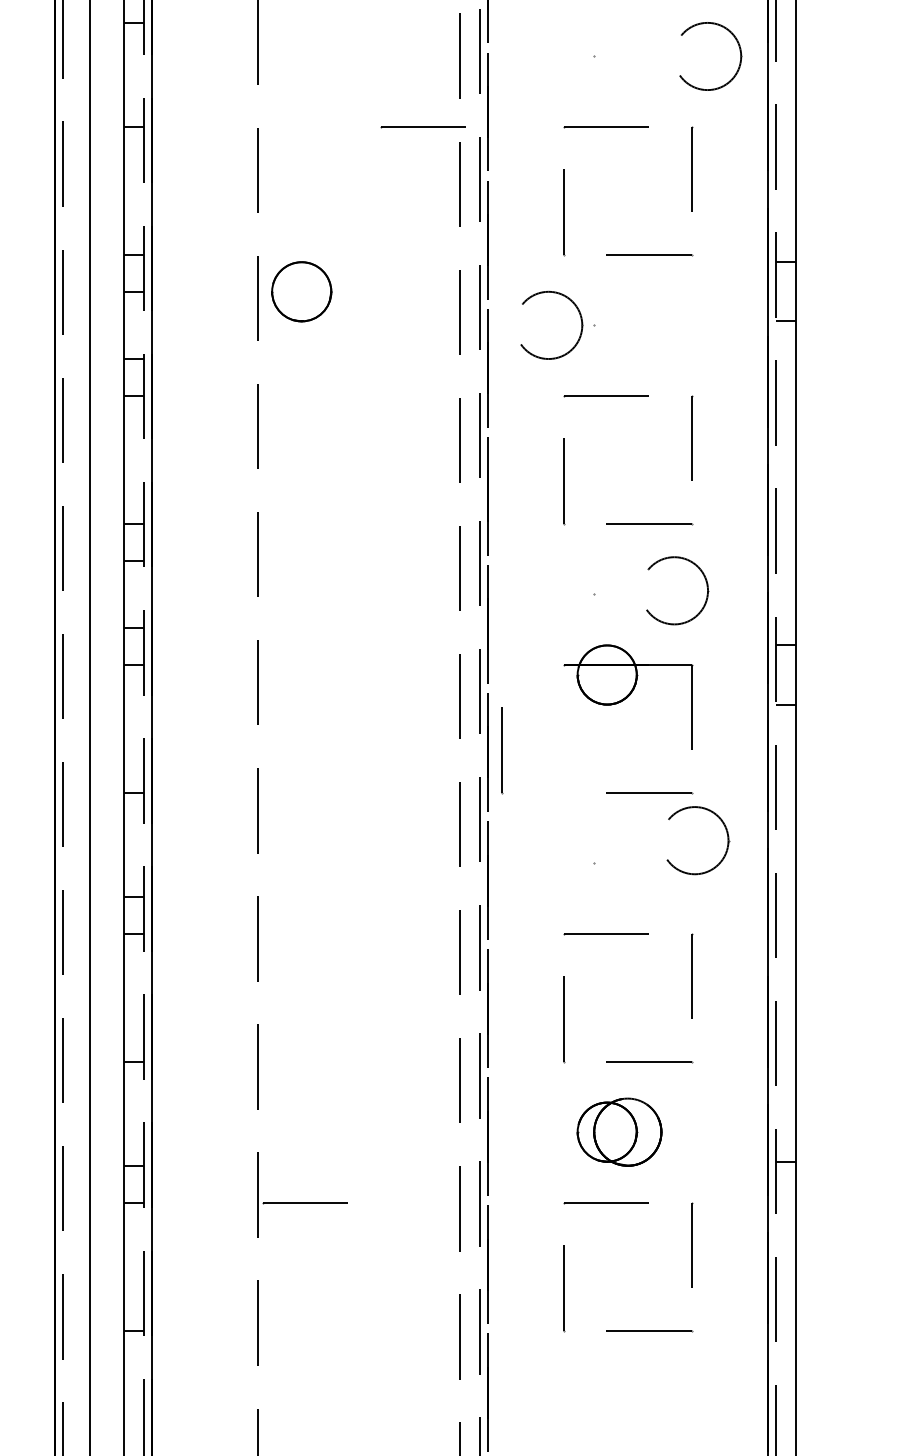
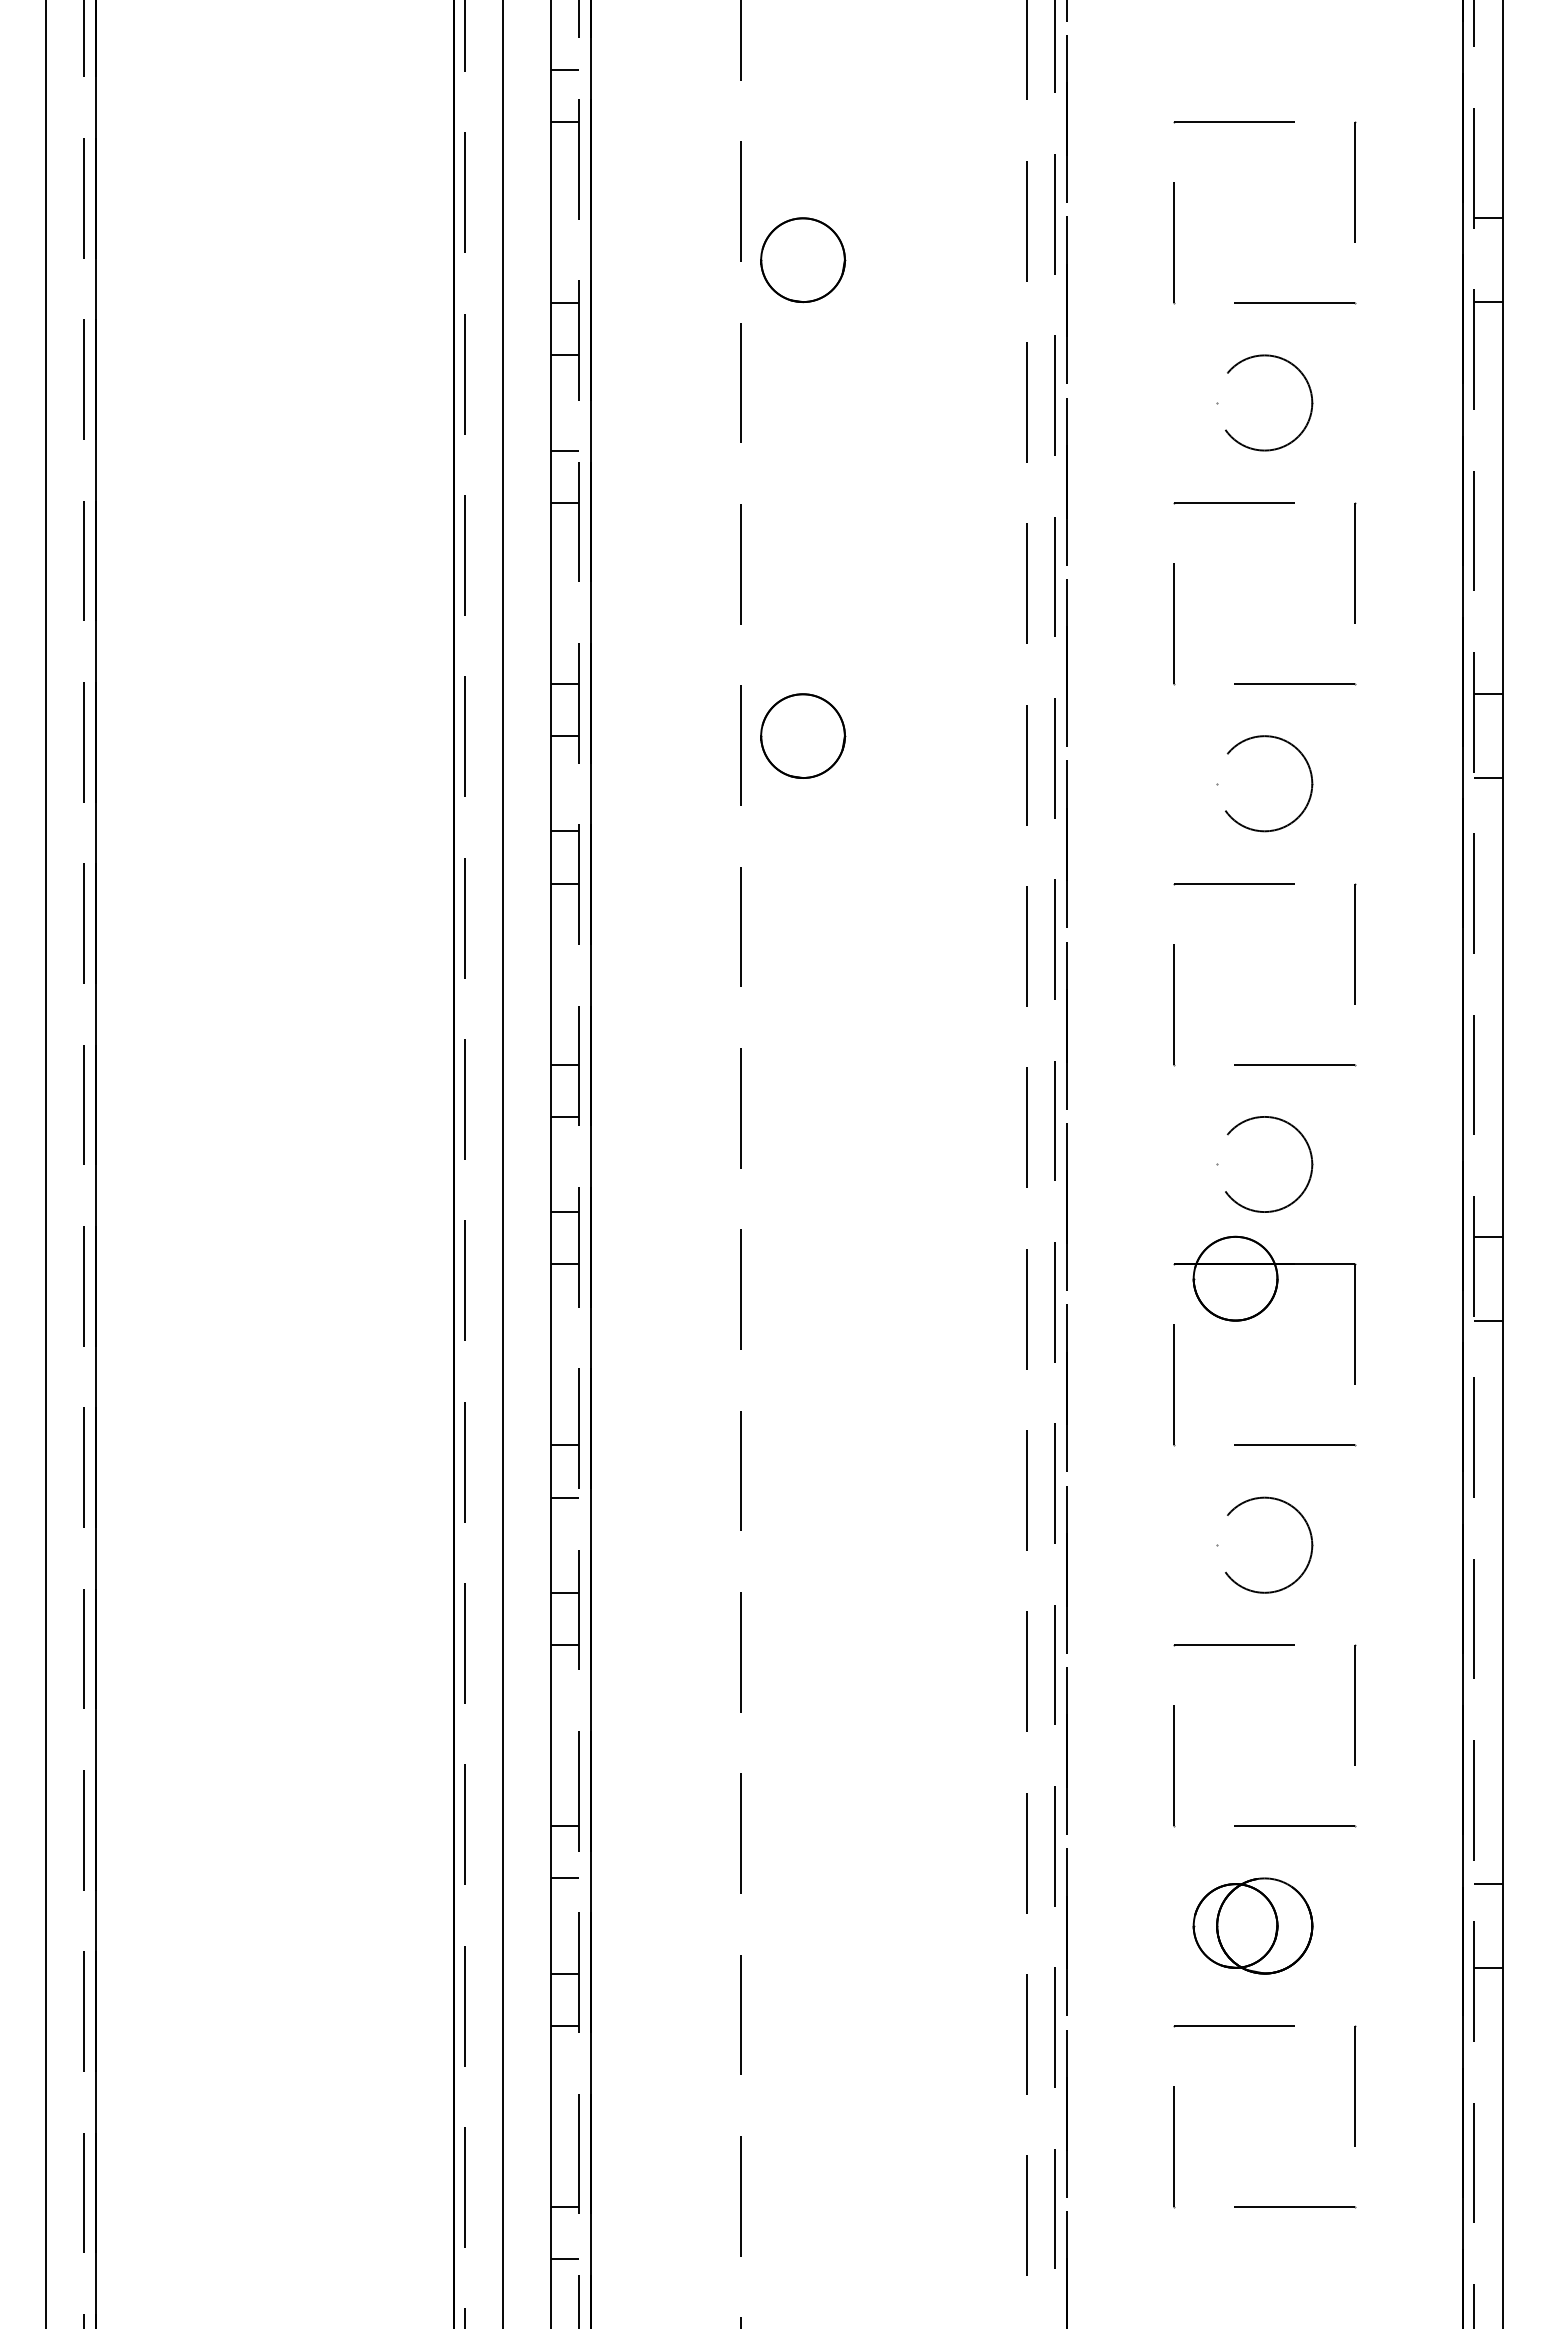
part: (739, 51) -> (1310, 396), moved
line: (133, 90) -> (564, 450), added
line: (422, 127) -> (974, 503), removed
part: (581, 320) -> (1310, 776), moved
part: (706, 585) -> (1310, 1157), moved
line: (501, 750) -> (1174, 1385), moved
line: (133, 829) -> (564, 1497), added
part: (727, 835) -> (1310, 1538), moved
line: (133, 1098) -> (564, 1878), added
line: (785, 1102) -> (1488, 1884), added
line: (304, 1203) -> (807, 2026), removed
line: (133, 1367) -> (564, 2259), added

